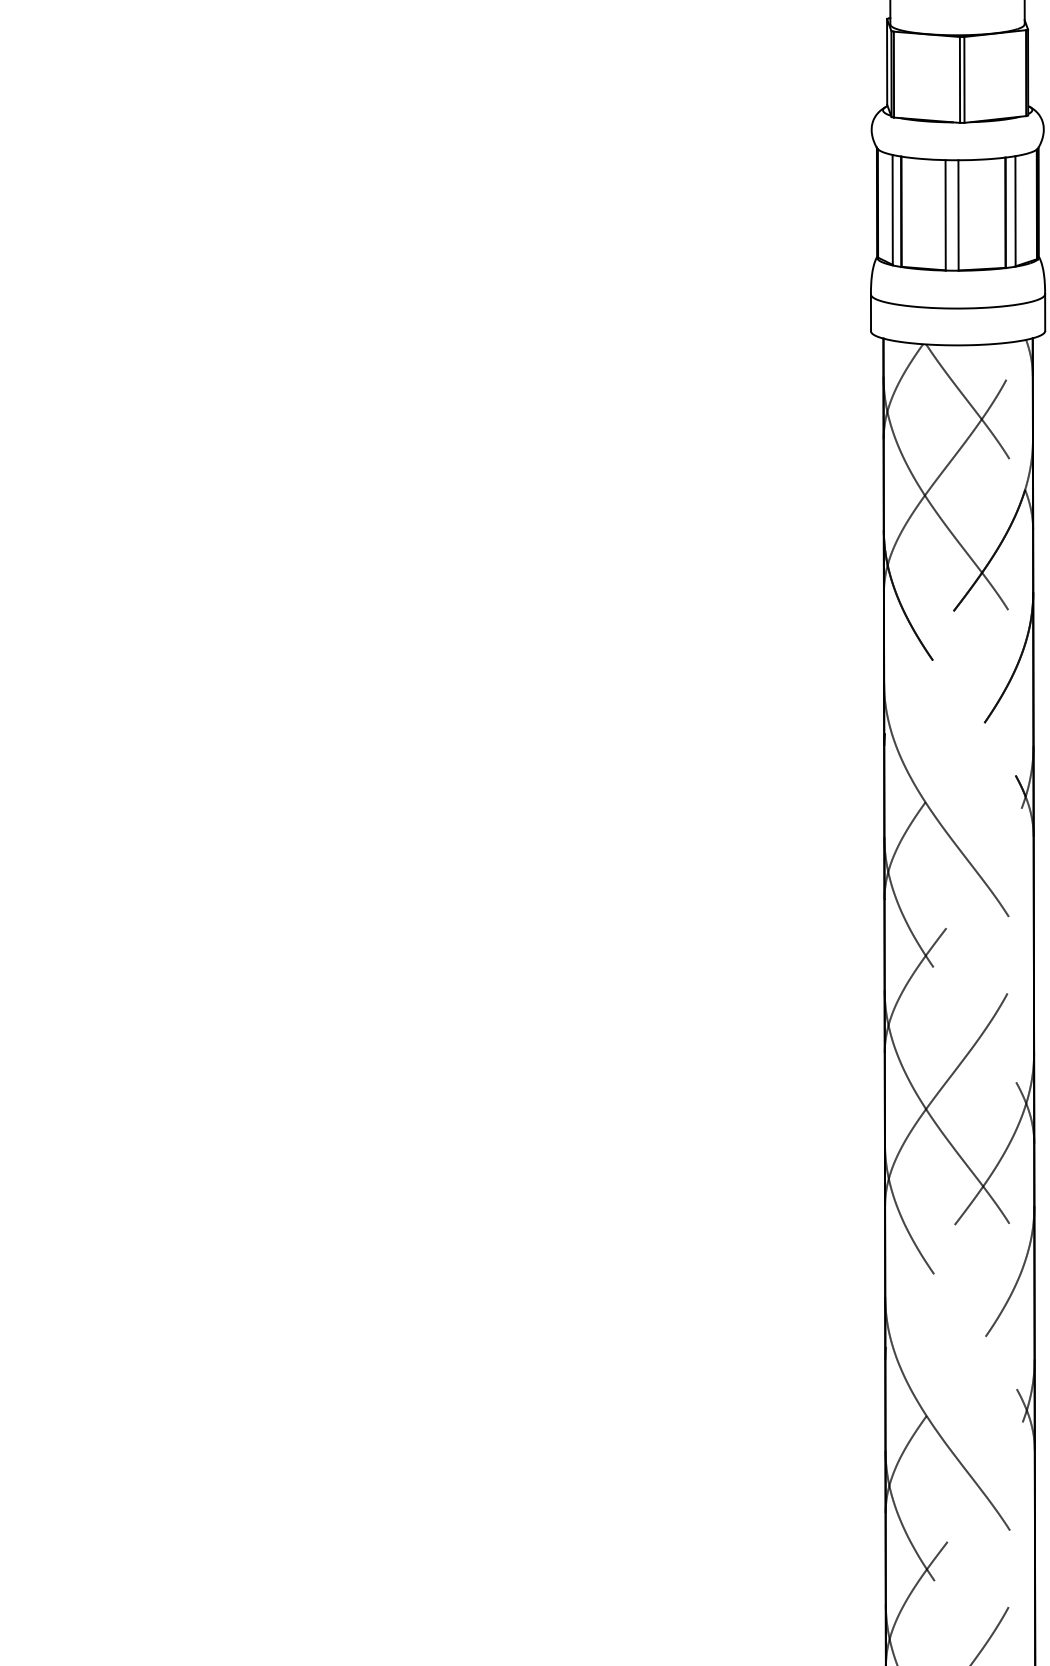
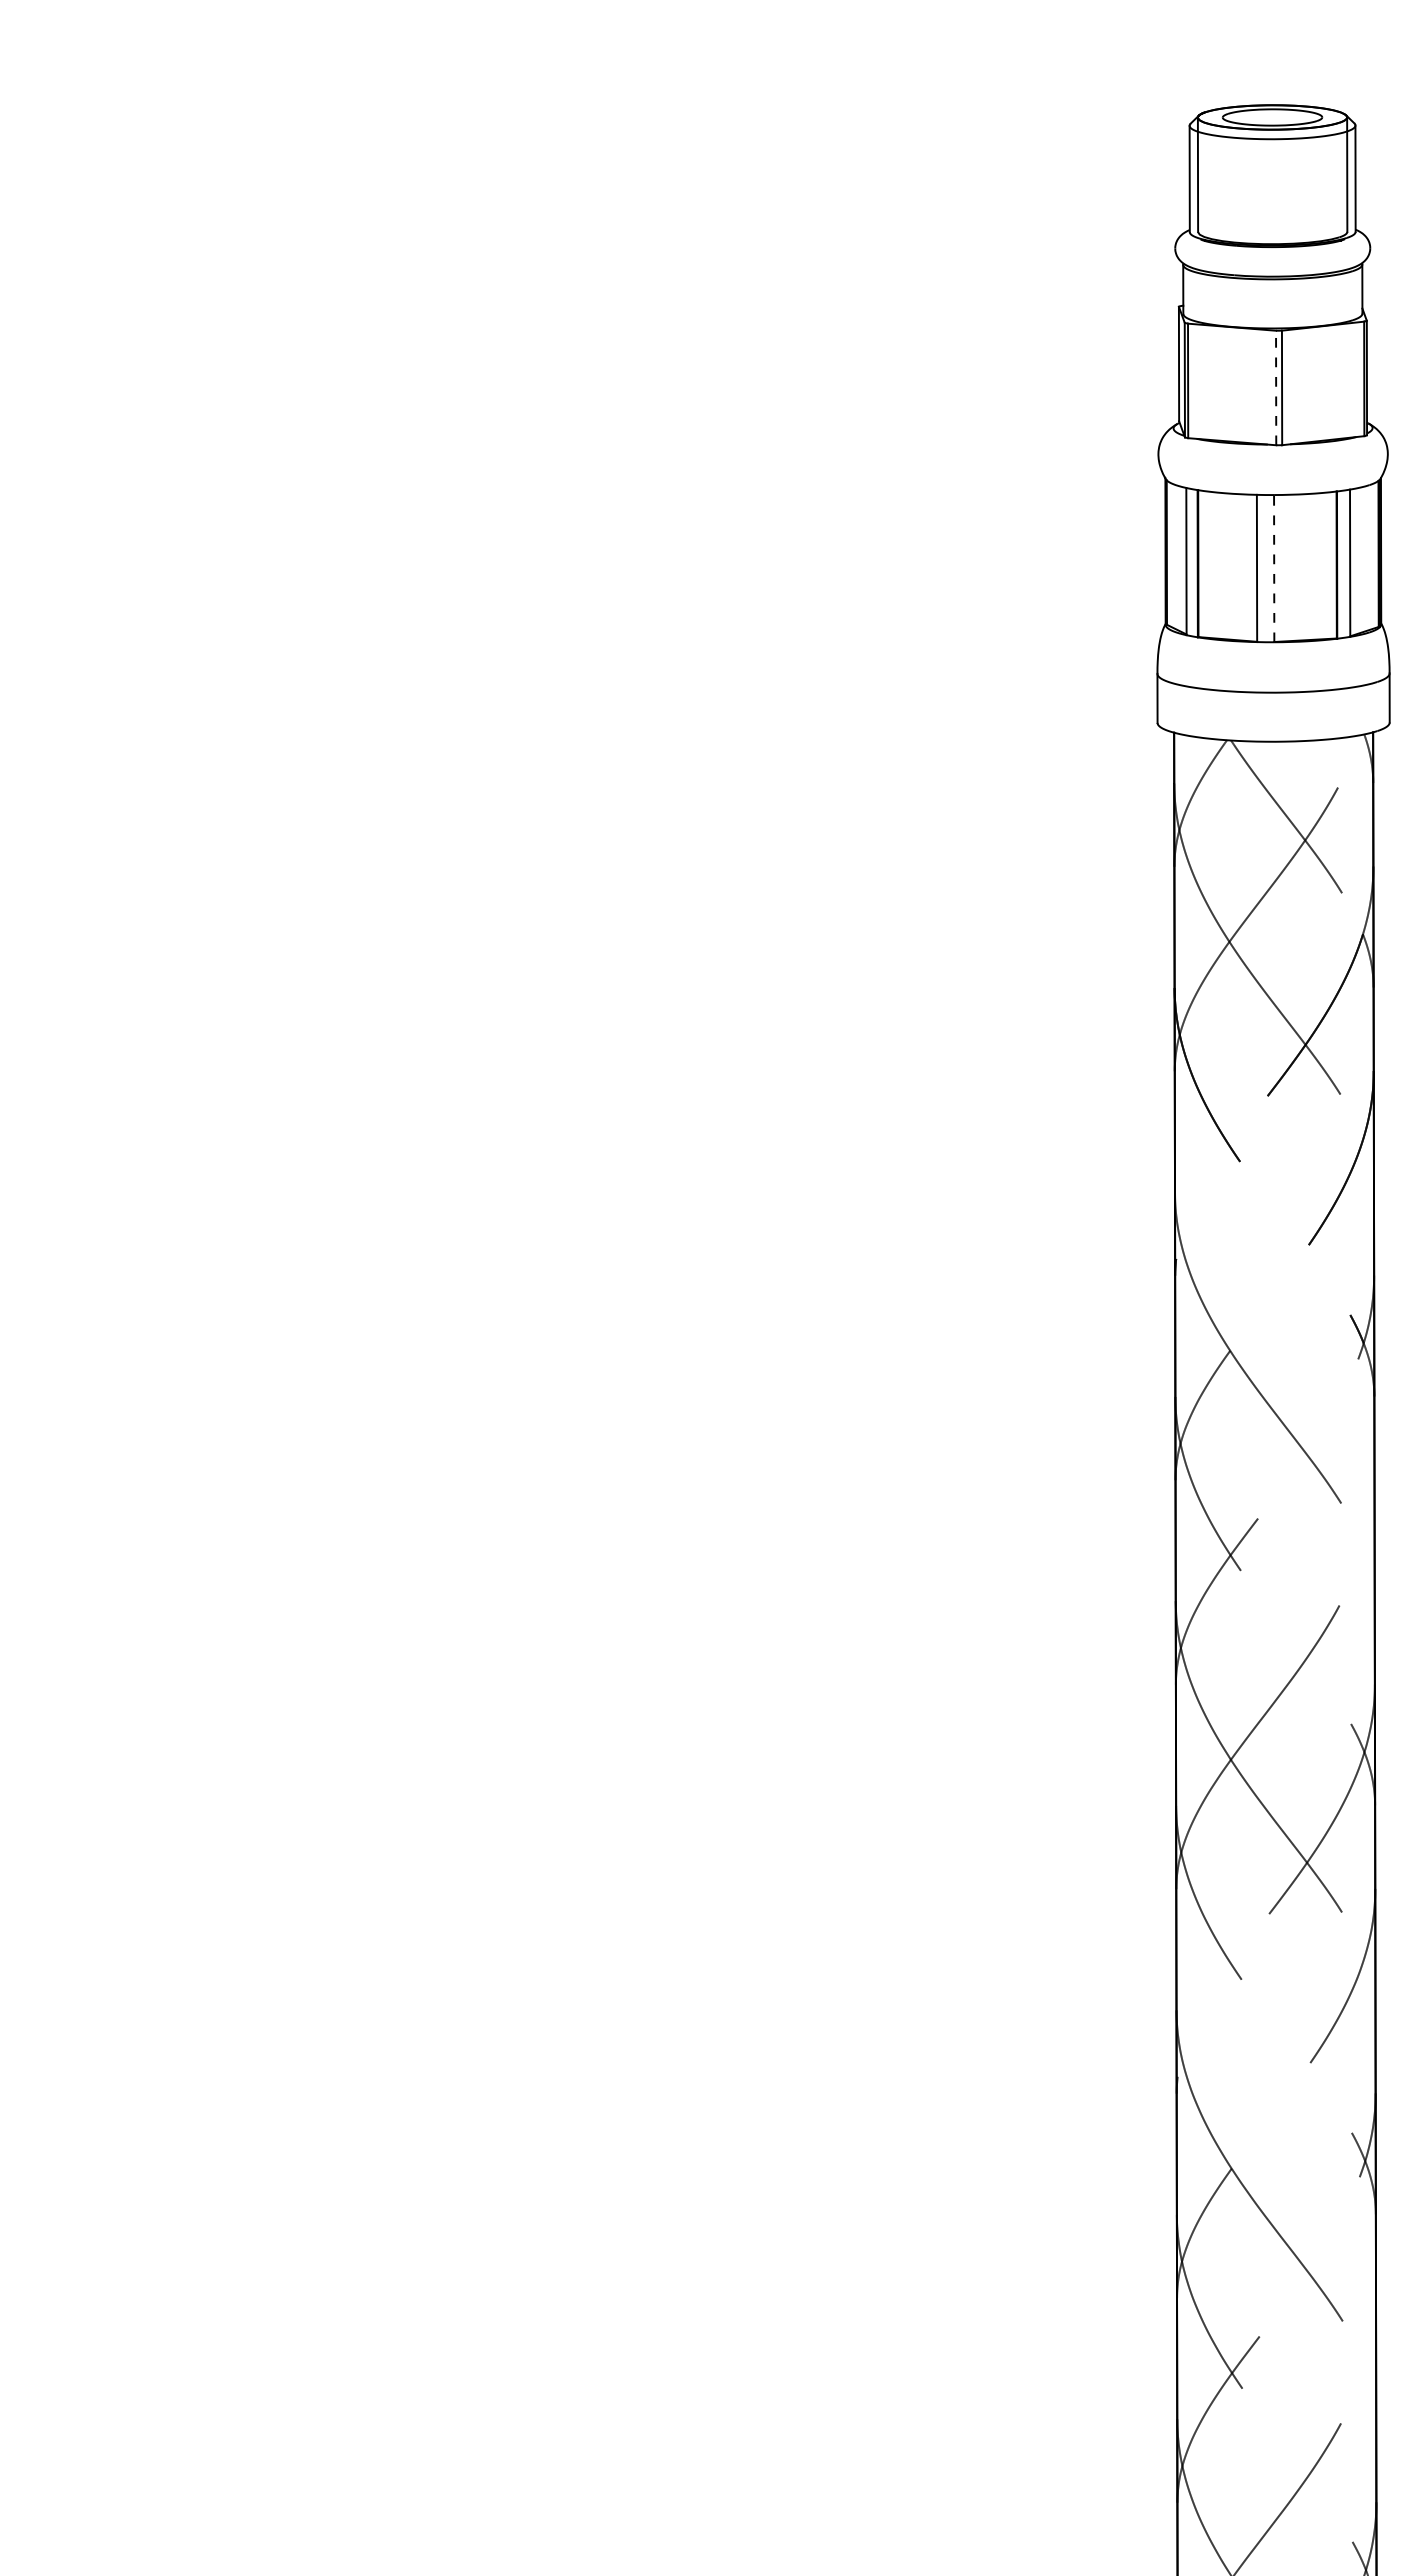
line: (960, 79) -> (1276, 387), solid -> dashed
line: (958, 215) -> (1274, 568), solid -> dashed

